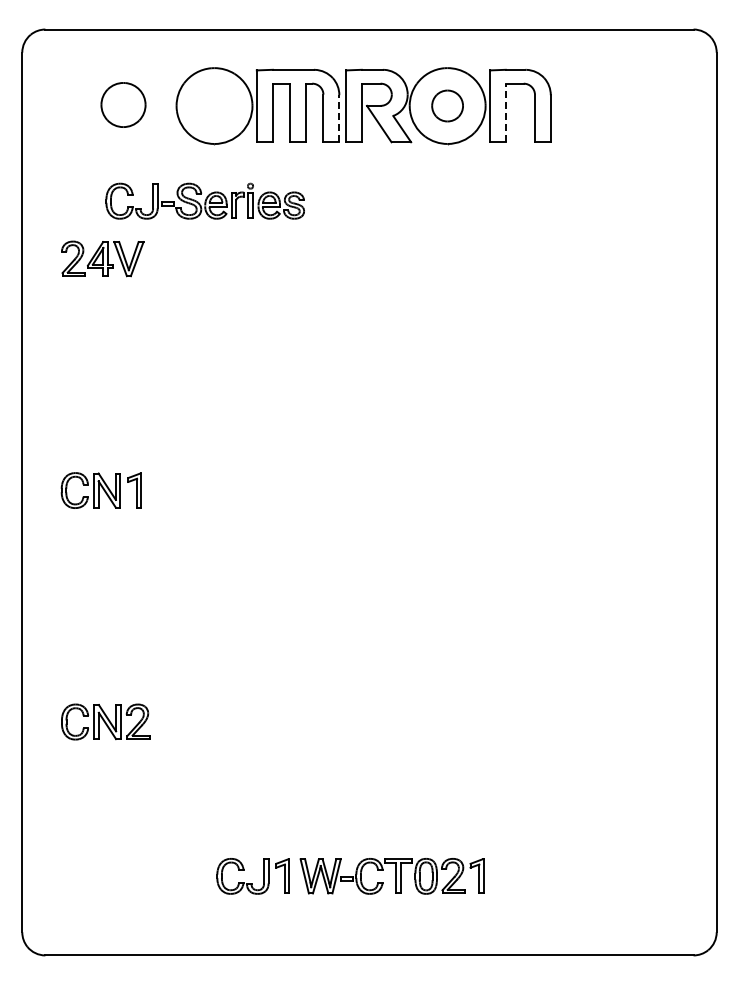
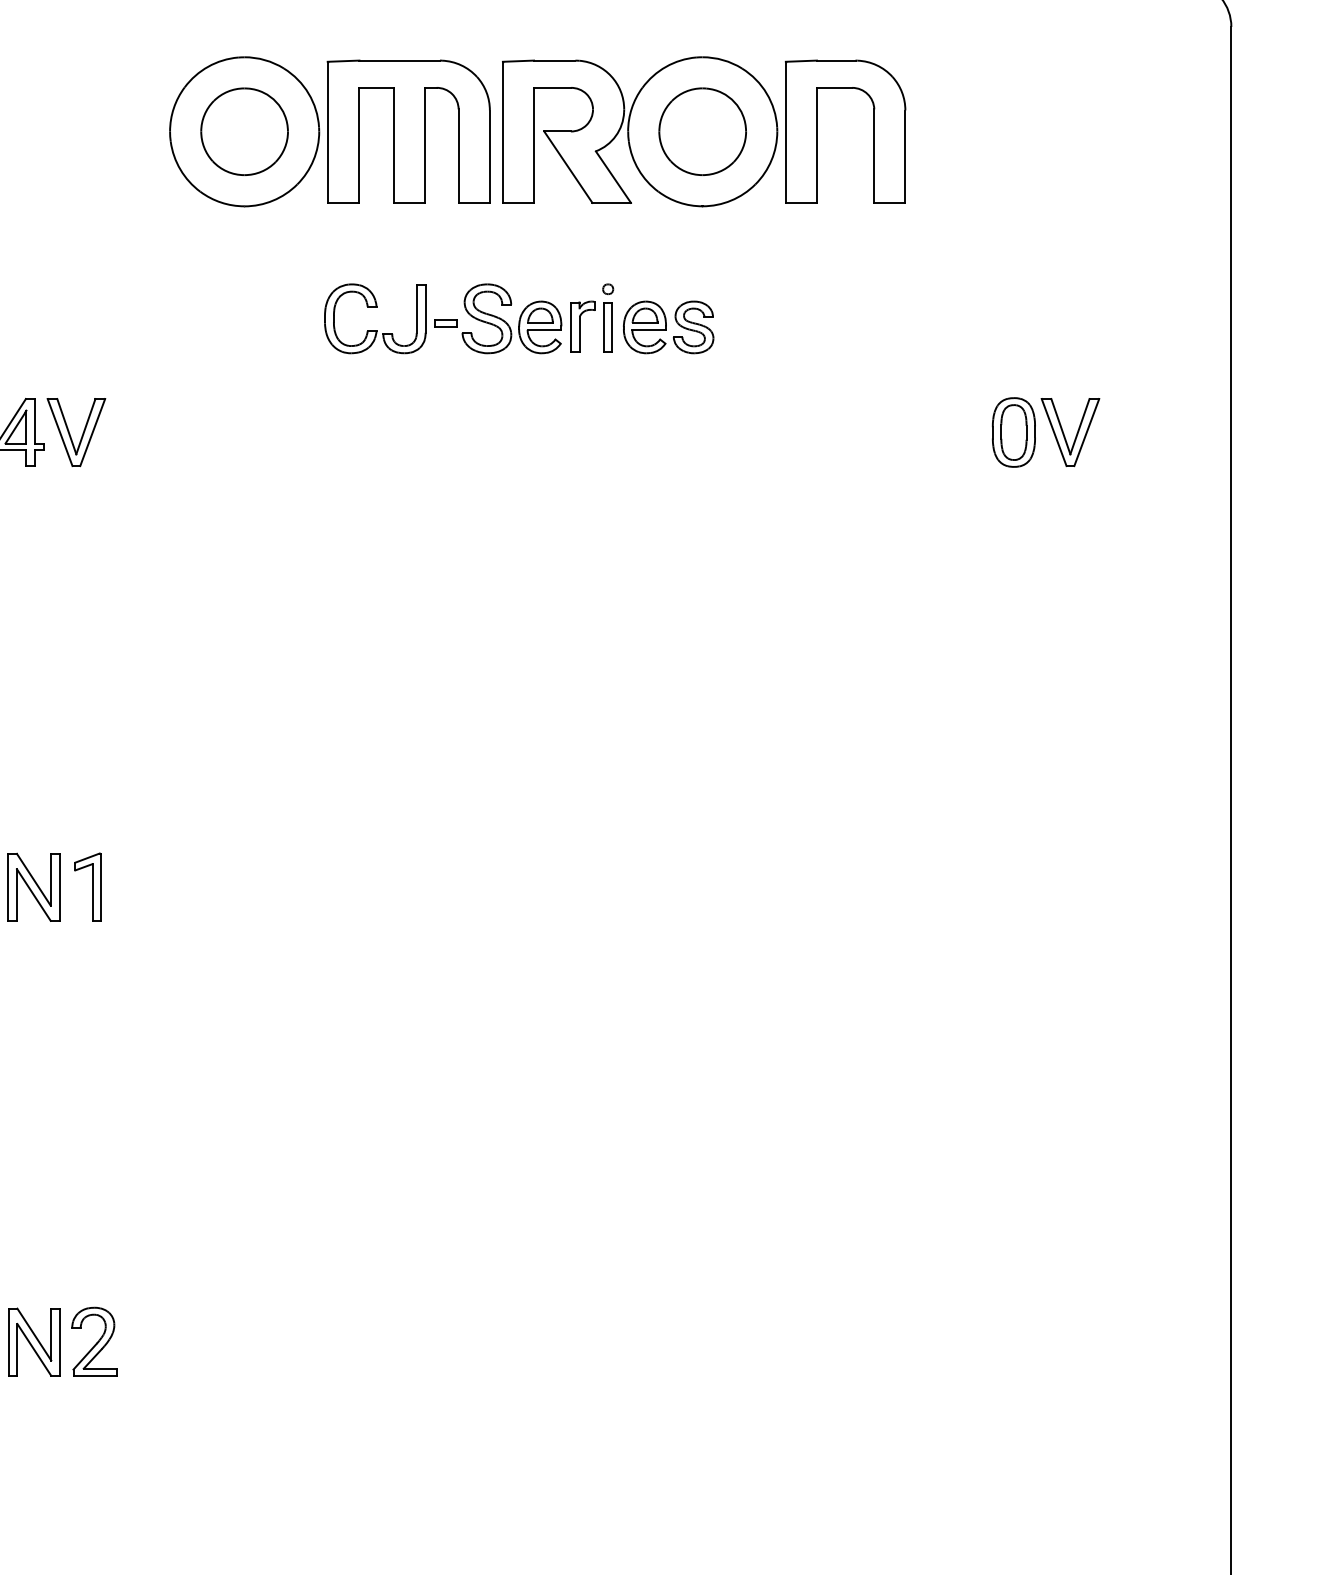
part: (123, 104) -> (244, 130), moved
part: (447, 105) -> (702, 130), size x1.43
line: (505, 112) -> (816, 144), dashed -> solid
line: (339, 118) -> (490, 156), dashed -> solid
part: (204, 200) -> (517, 317), moved
part: (622, 258) -> (1046, 431), added

